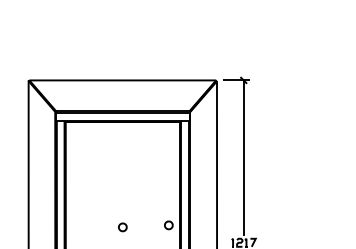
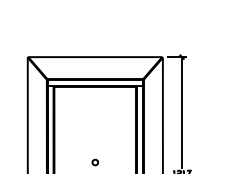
part: (168, 225) -> (128, 161), removed

